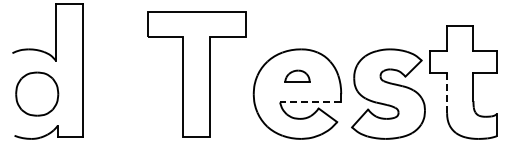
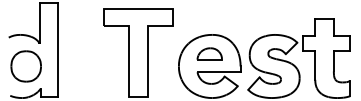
part: (297, 75) -> (209, 53), size x1.43
line: (447, 92) -> (315, 65), dashed -> solid
line: (310, 102) -> (218, 72), dashed -> solid

